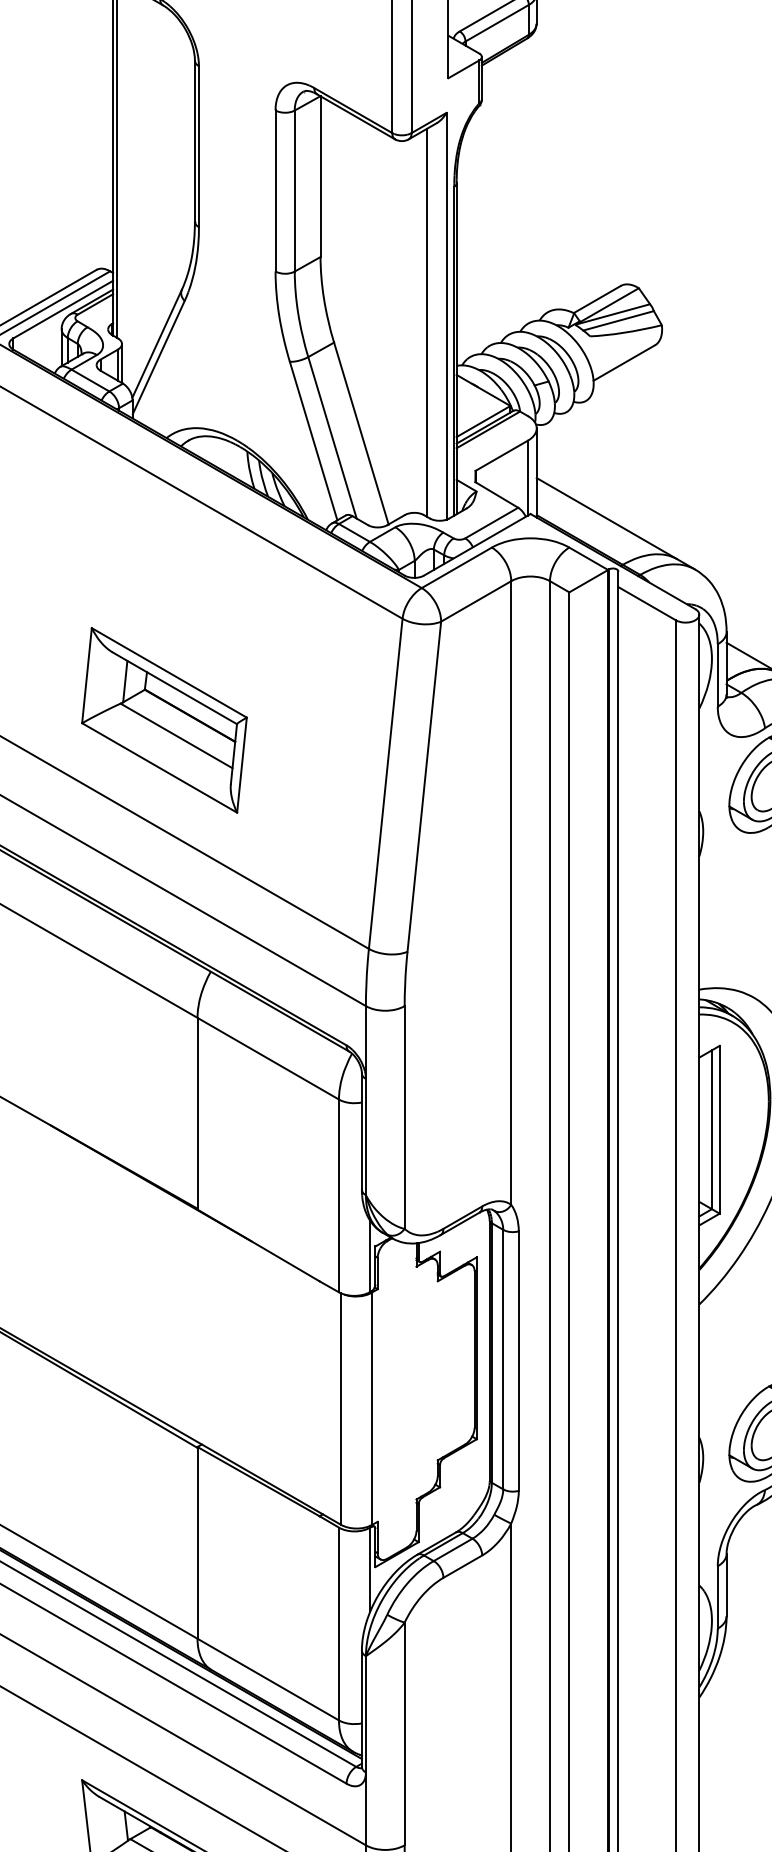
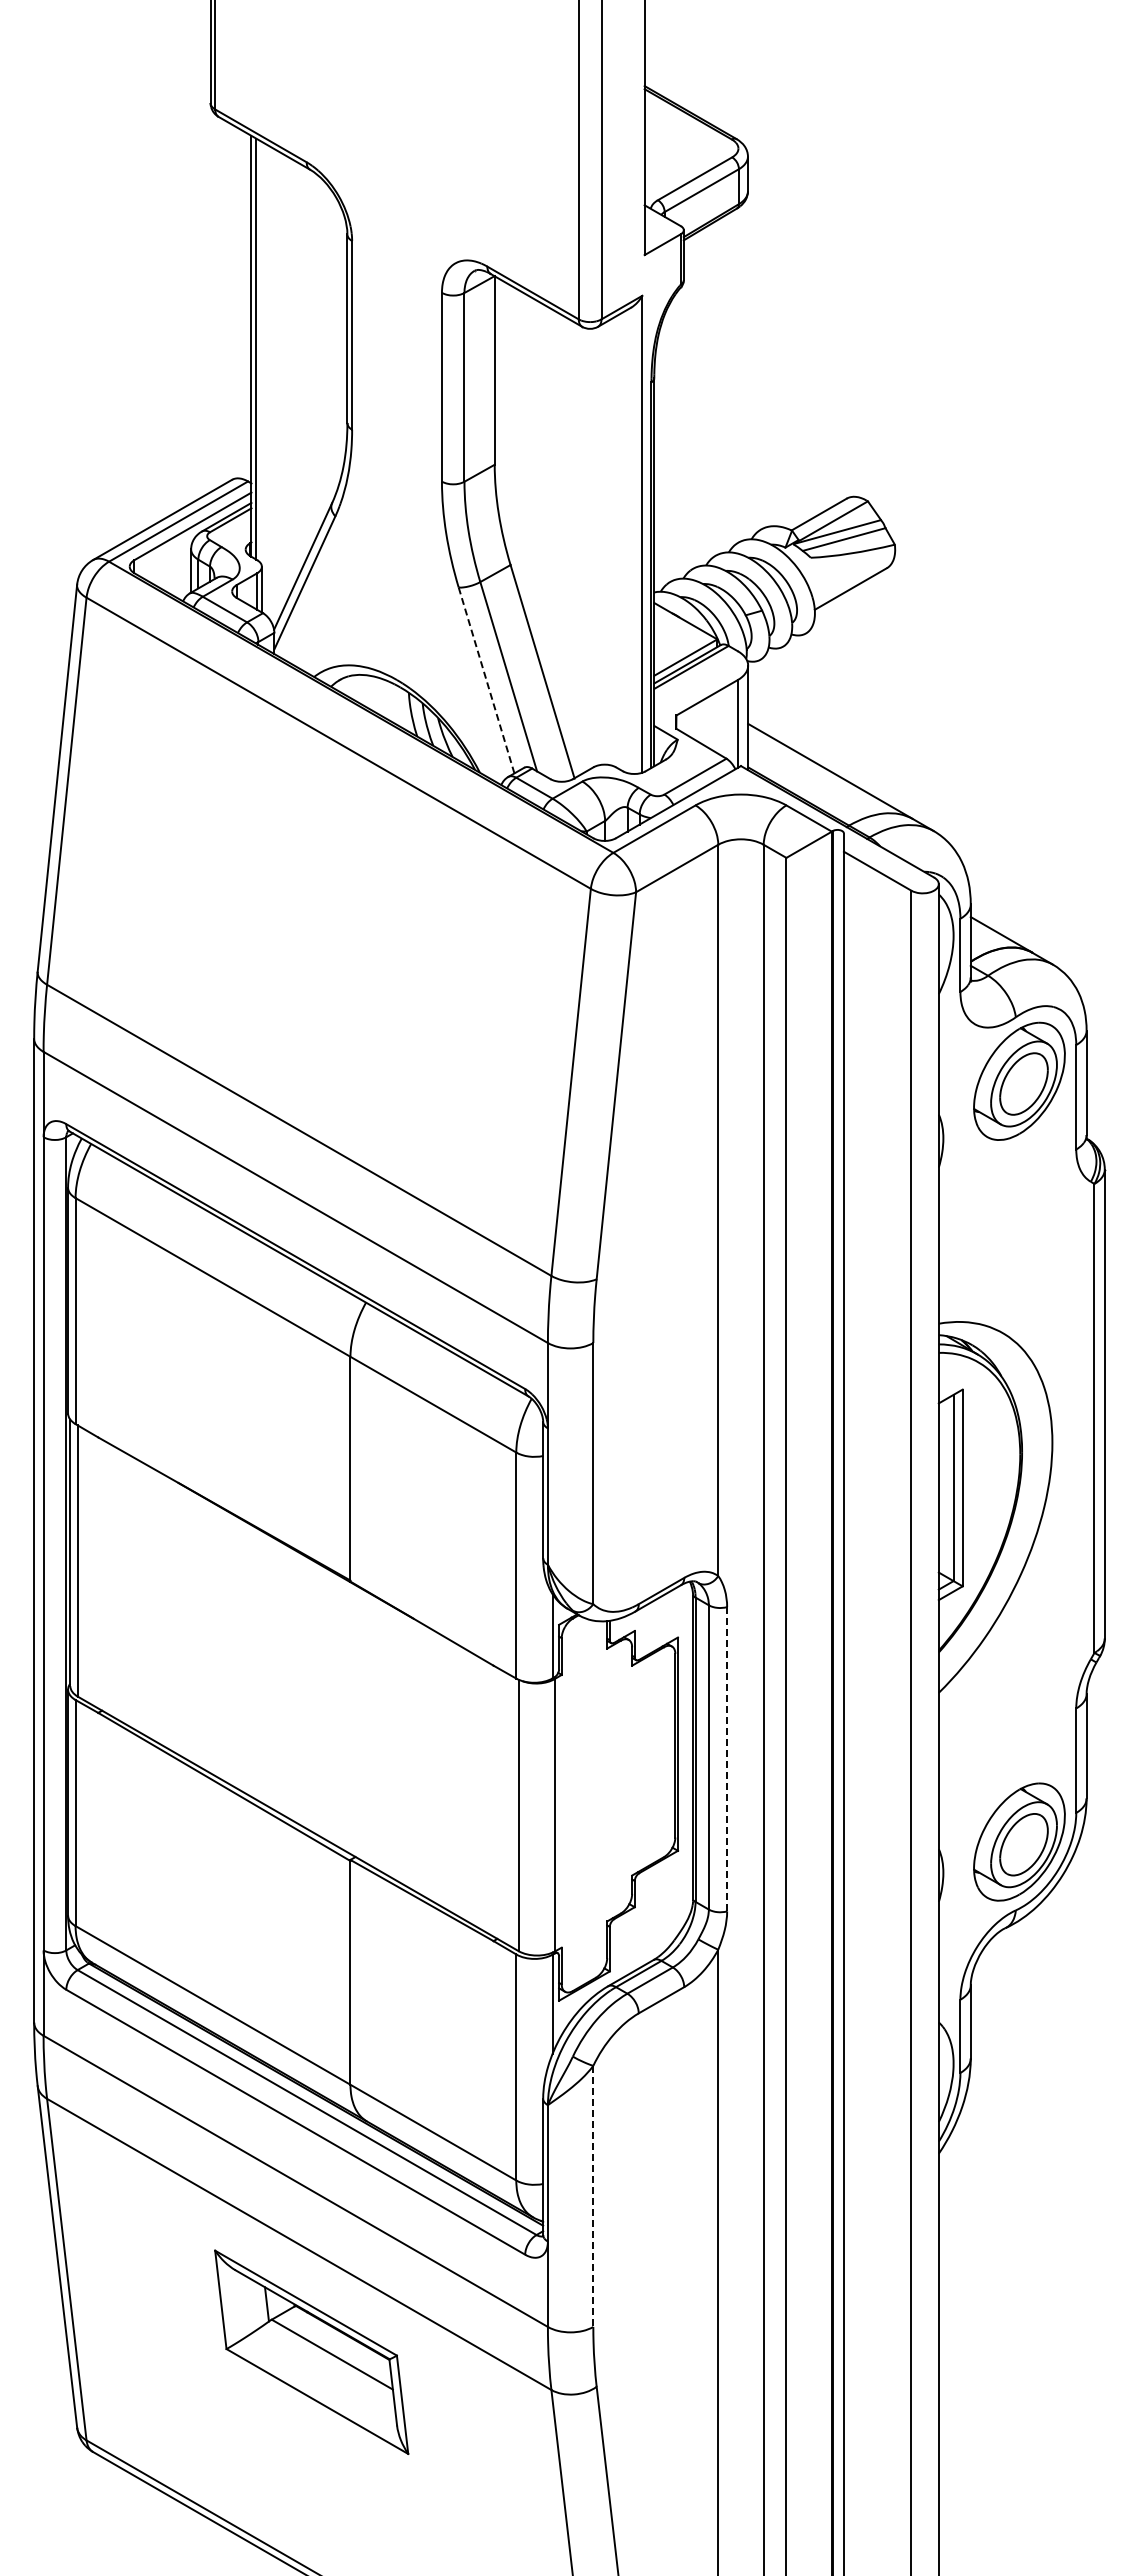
line: (426, 322) -> (619, 541), removed
line: (313, 441) -> (486, 680), solid -> dashed
part: (164, 719) -> (311, 1007), removed
line: (519, 1361) -> (727, 1759), solid -> dashed
line: (404, 1734) -> (593, 2196), solid -> dashed

